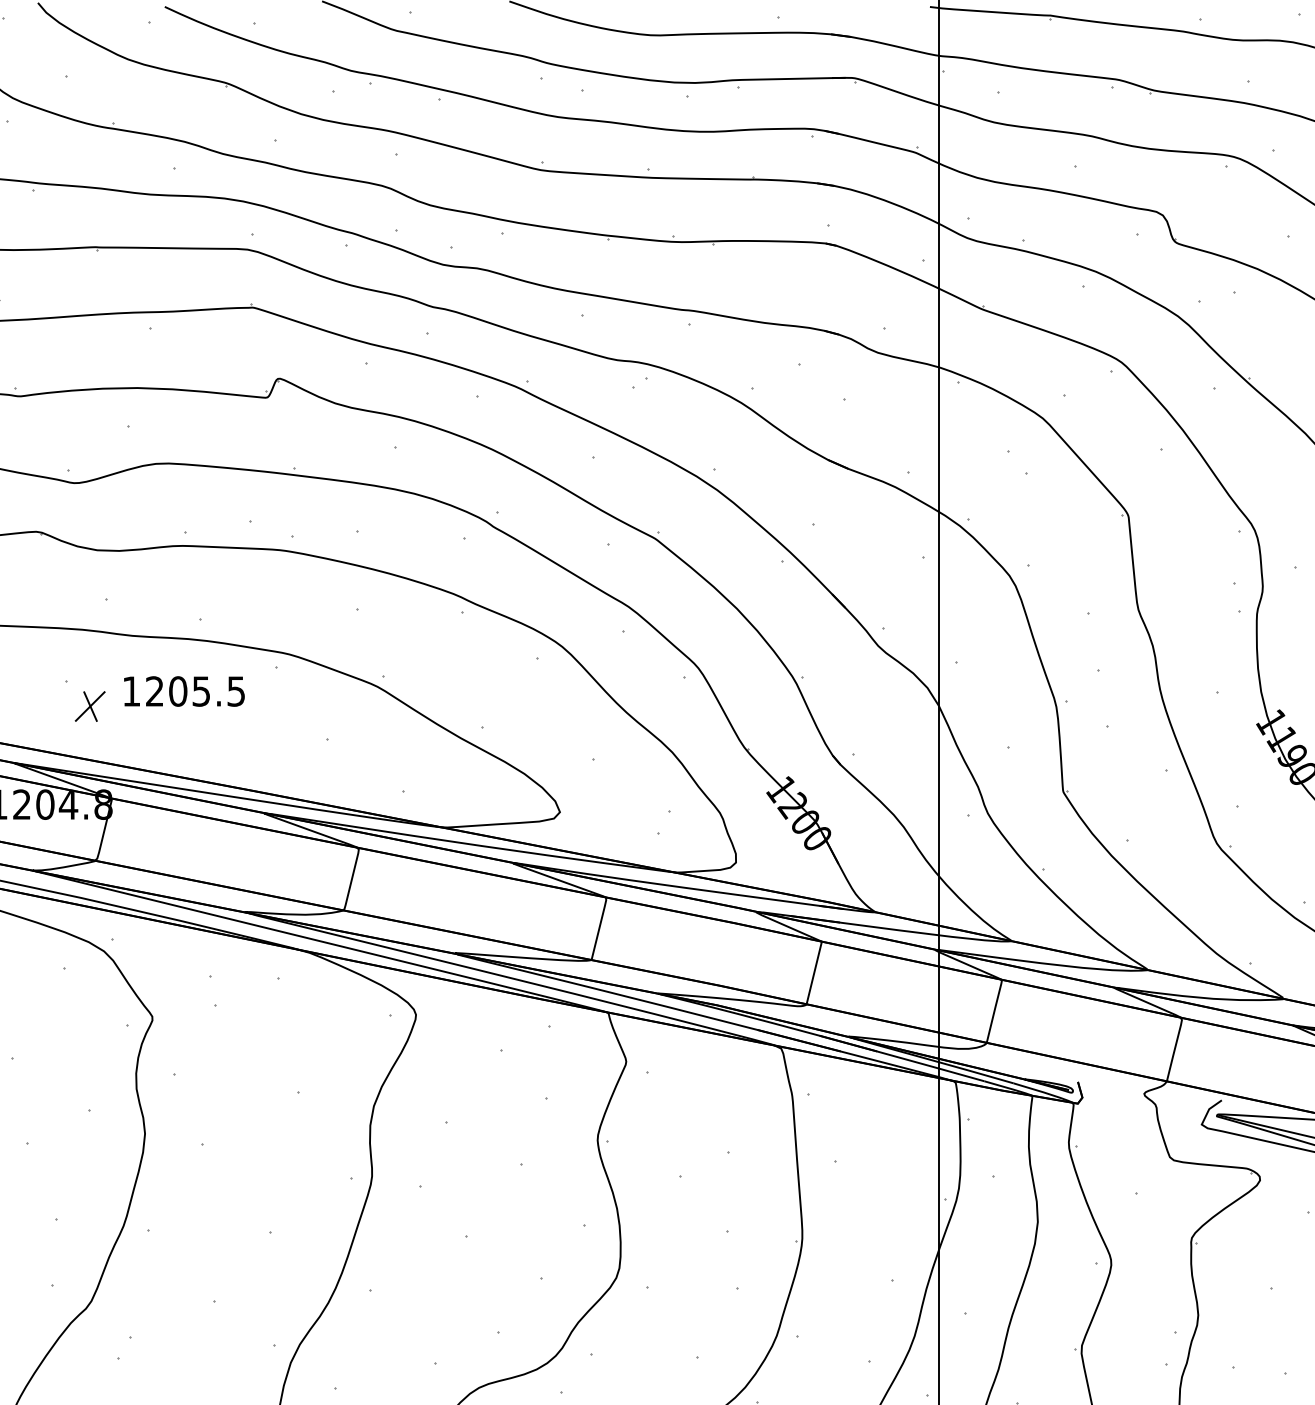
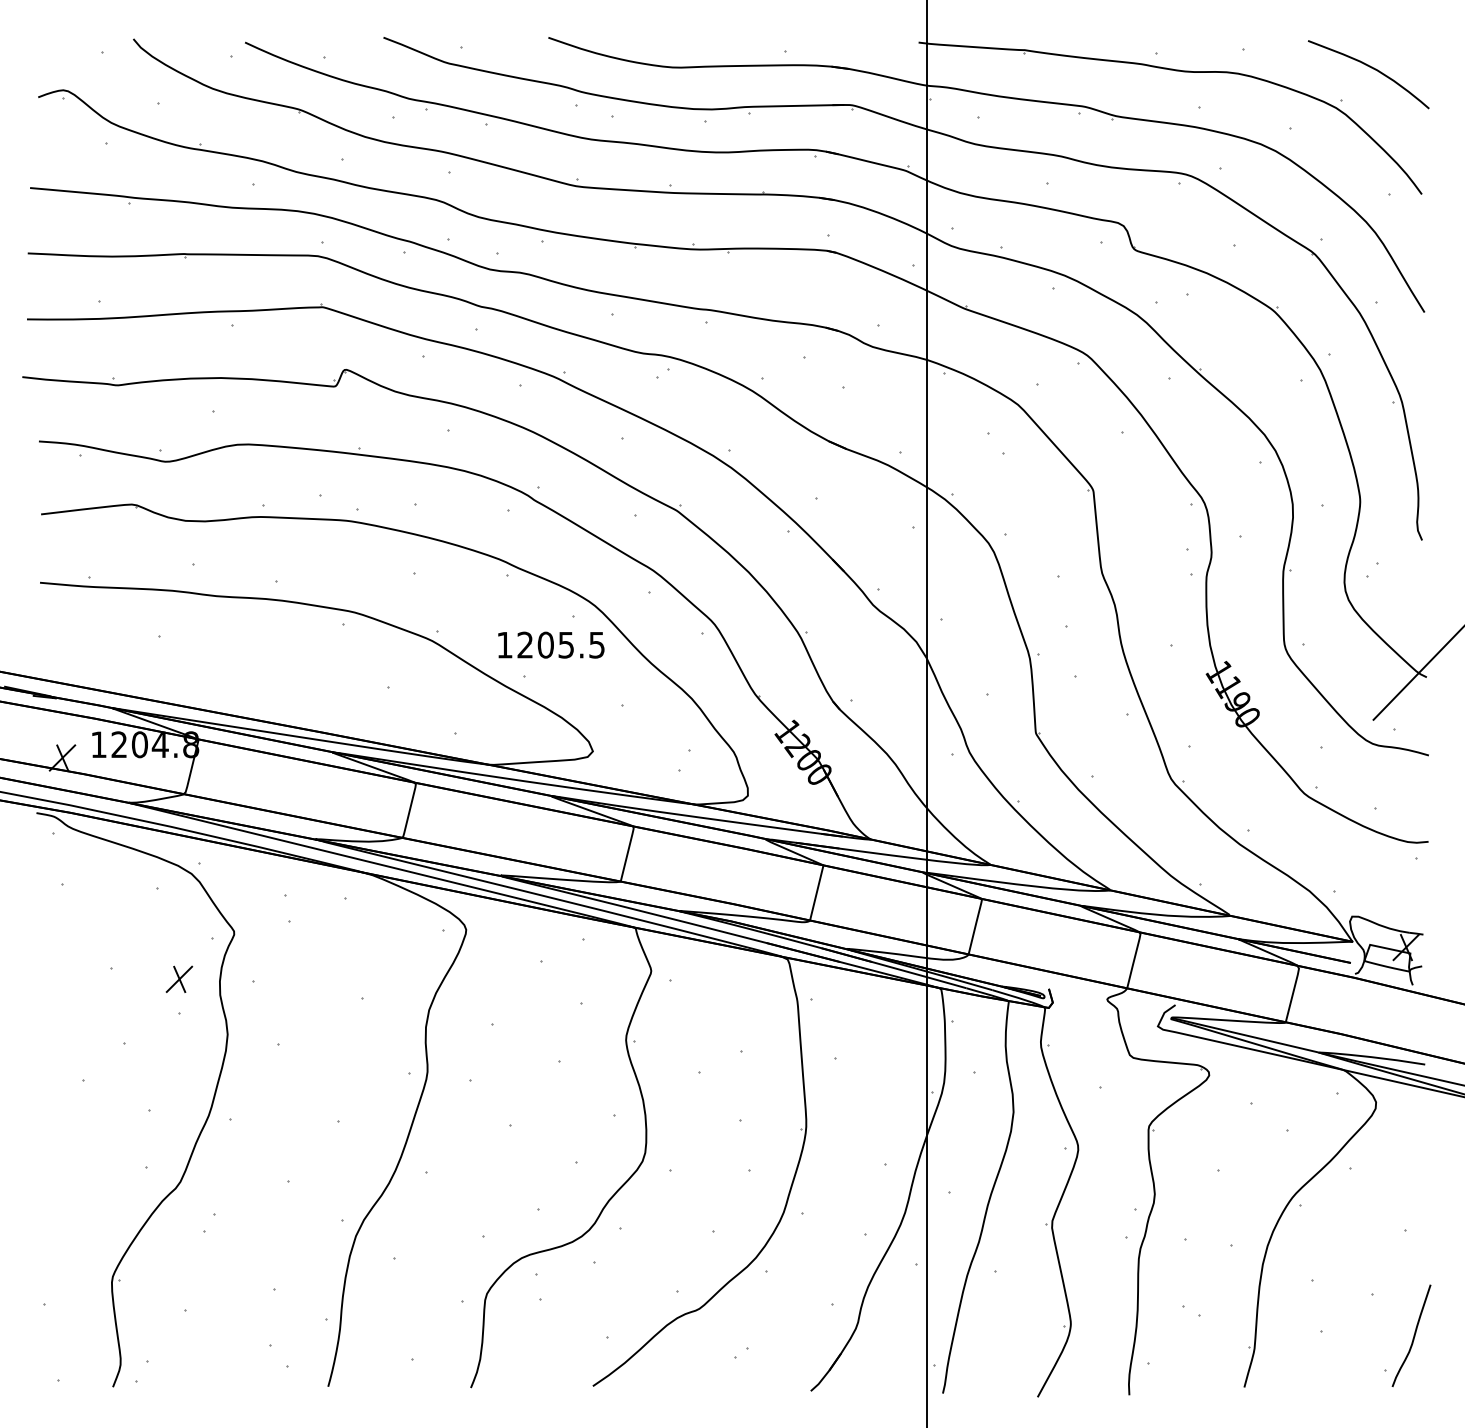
part: (184, 690) -> (551, 644), moved
part: (90, 705) -> (179, 978), moved

